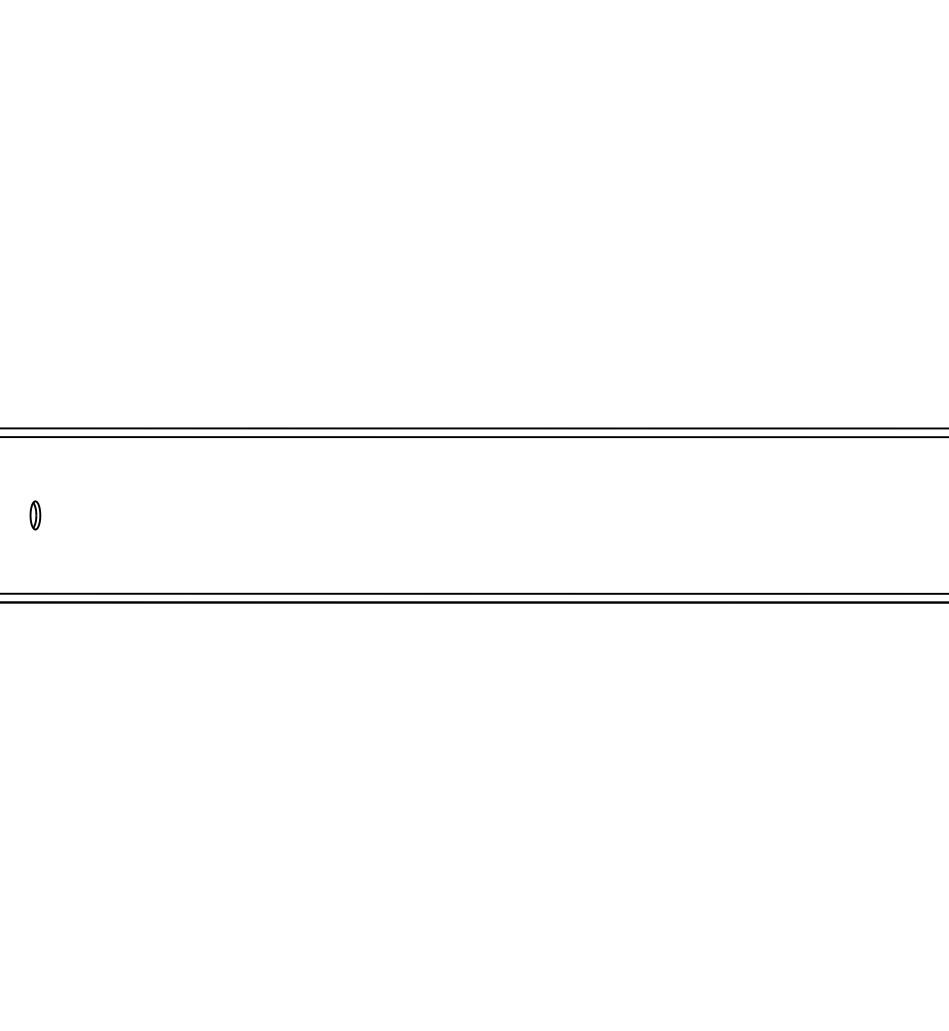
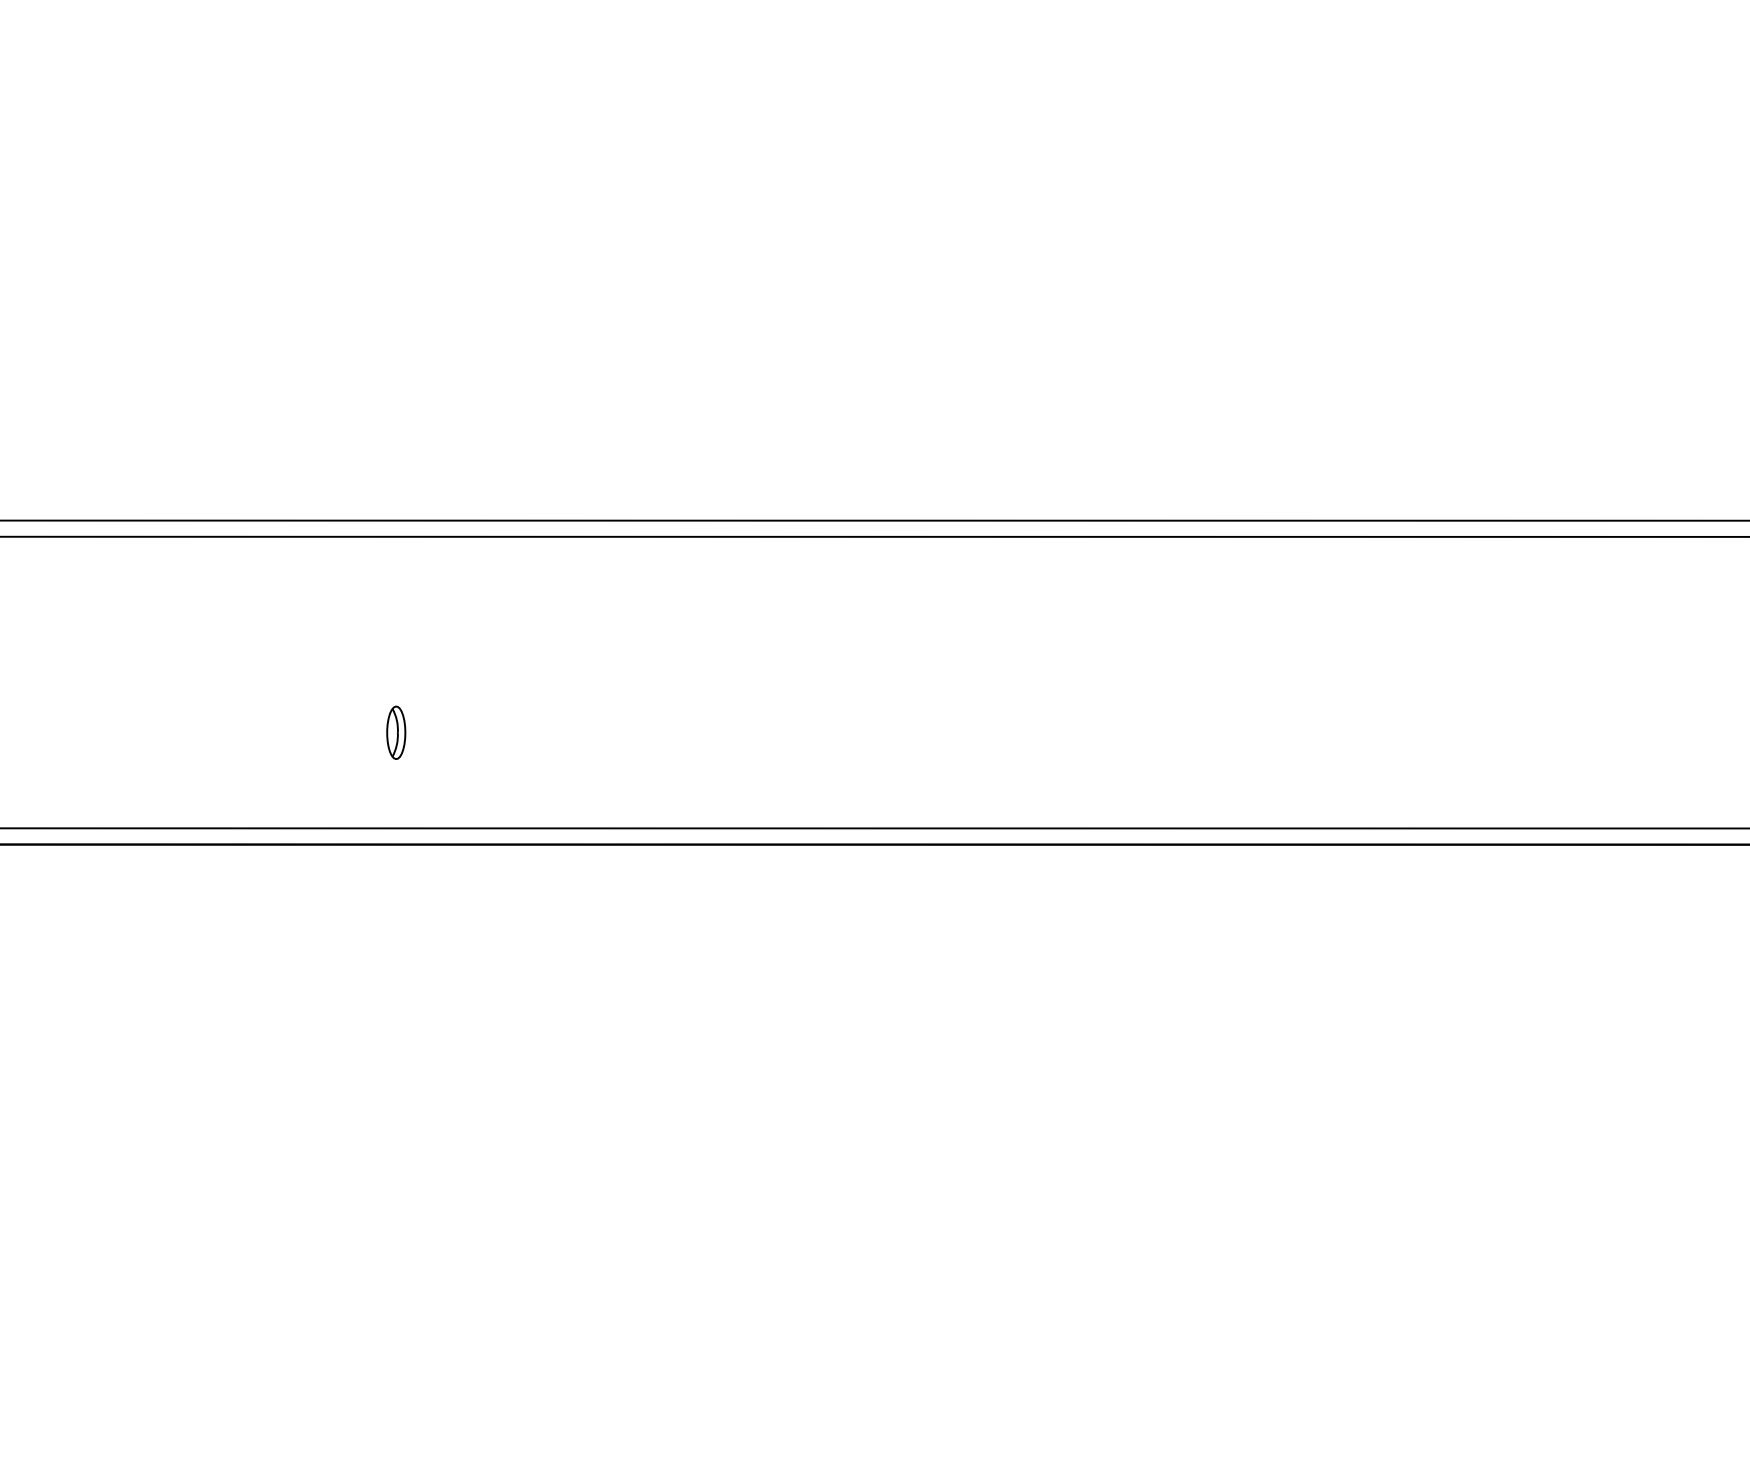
part: (35, 515) -> (396, 732), moved

